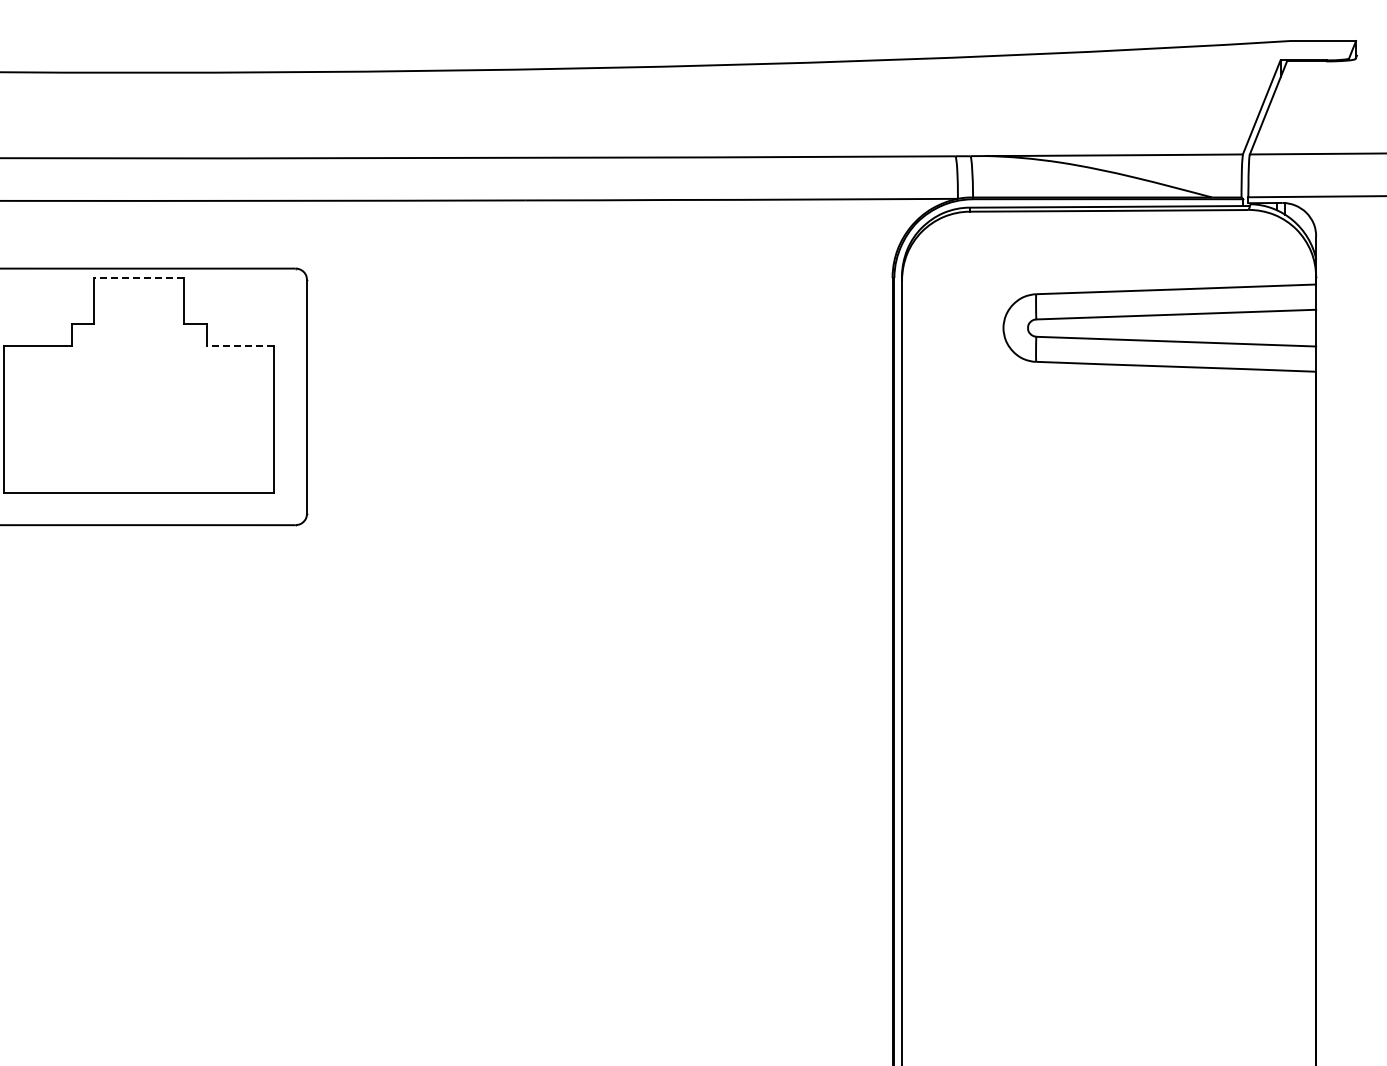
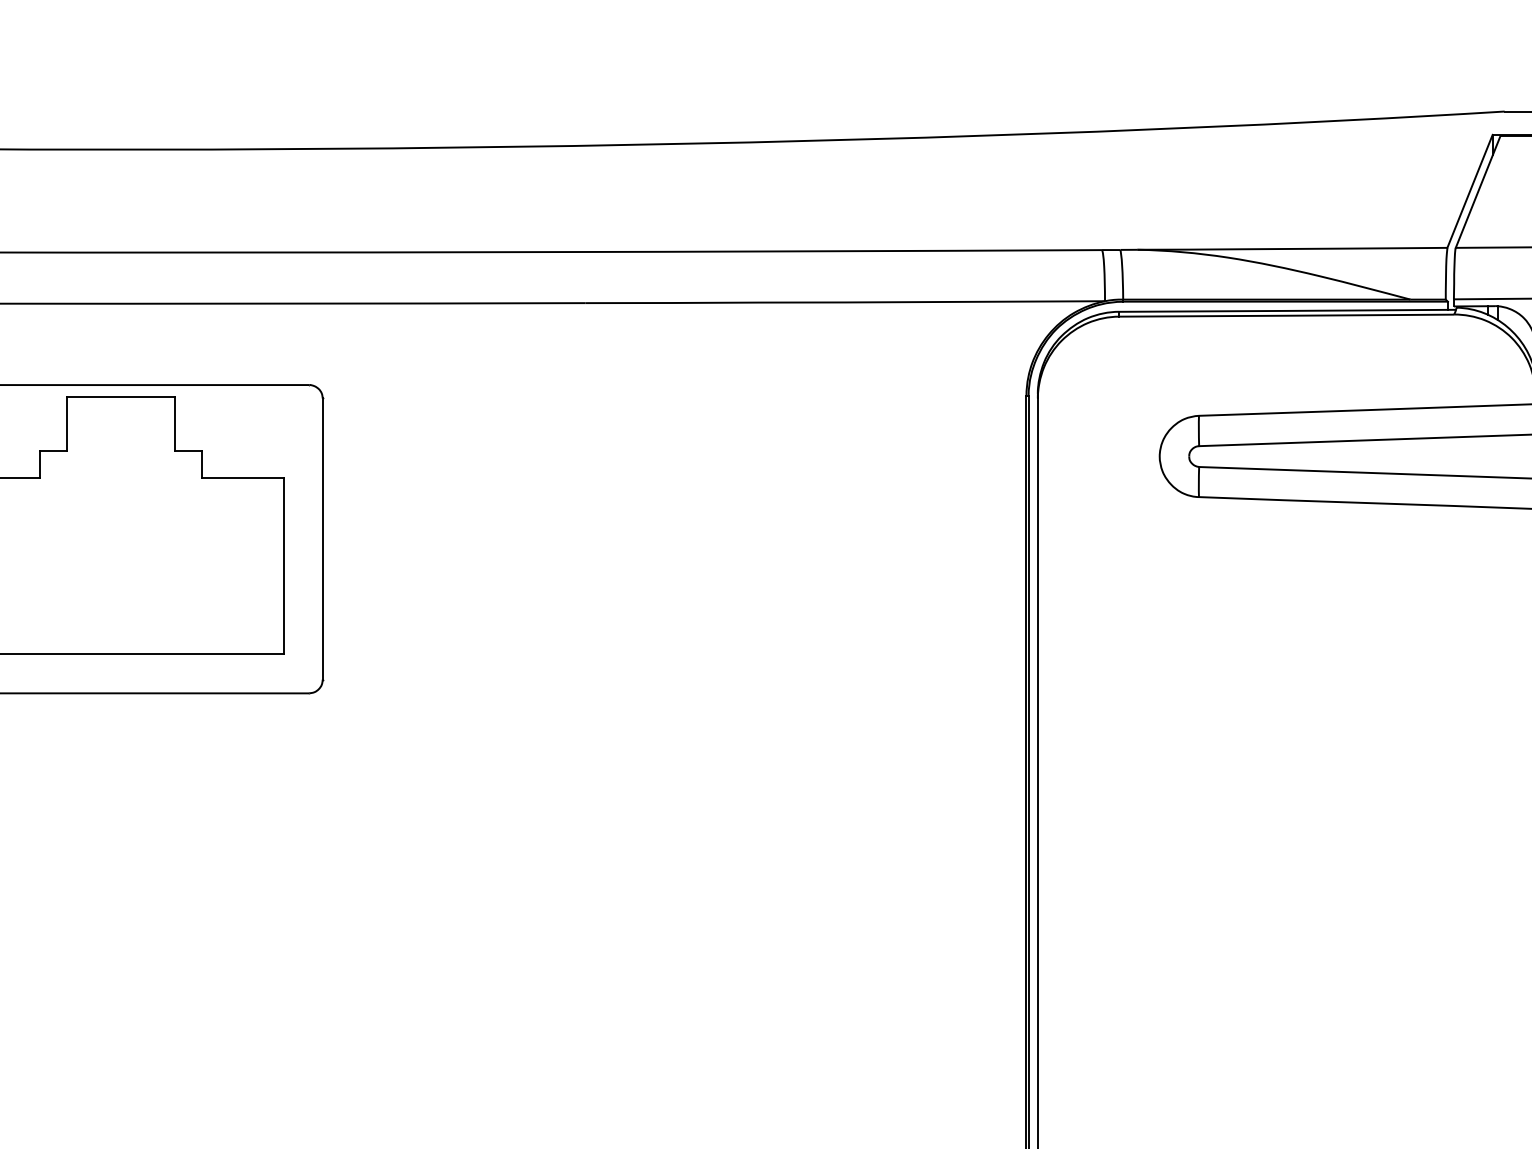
line: (138, 278) -> (120, 396), dashed -> solid
line: (240, 346) -> (242, 478), dashed -> solid

